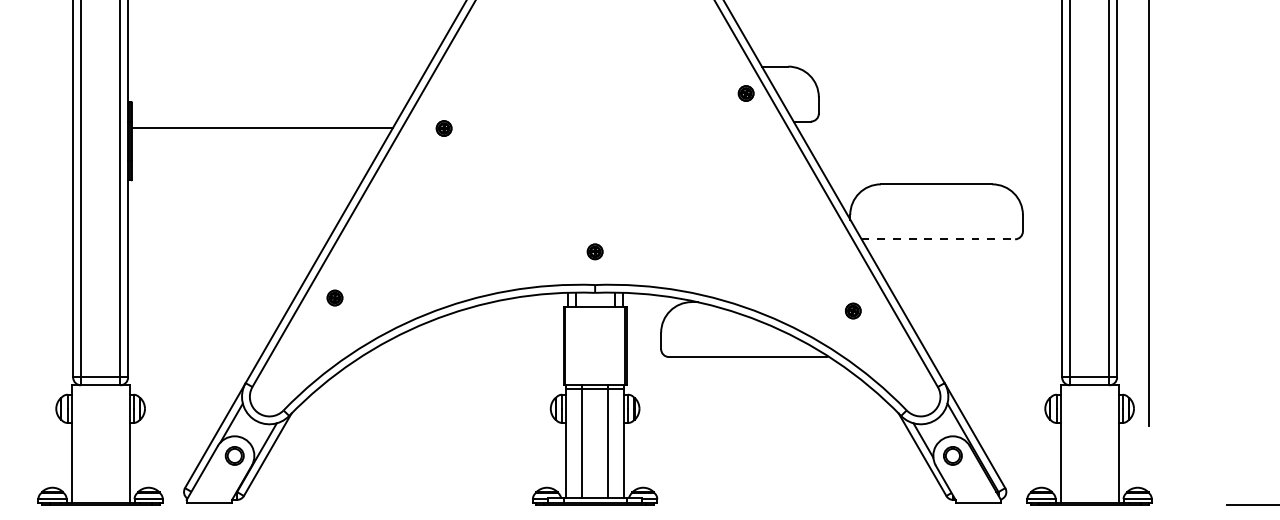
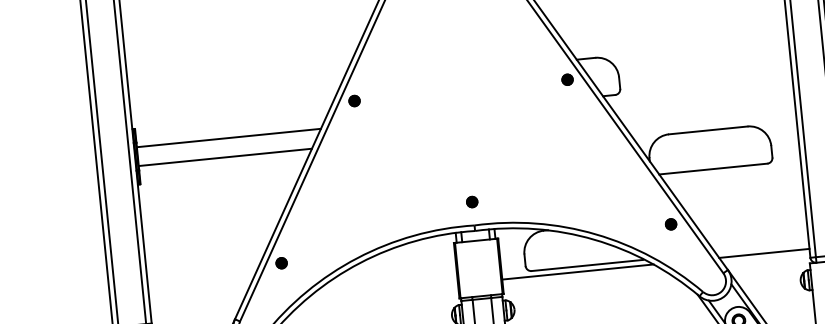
part: (443, 128) -> (354, 101), moved
line: (254, 154) -> (225, 157), added
line: (938, 239) -> (713, 169), dashed -> solid
part: (334, 297) -> (281, 262), moved
part: (853, 310) -> (671, 223), moved
line: (733, 364) -> (577, 271), added
line: (998, 364) -> (764, 253), added

